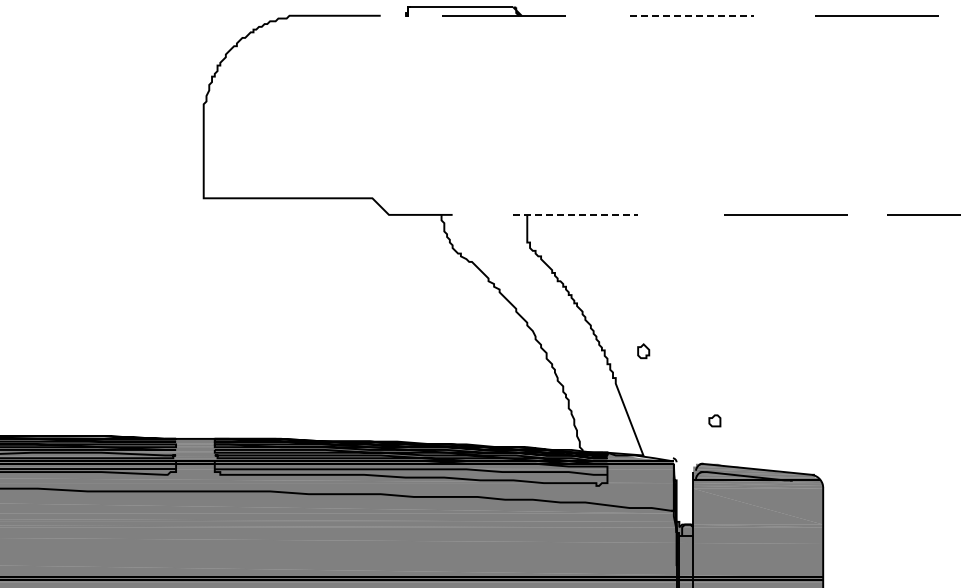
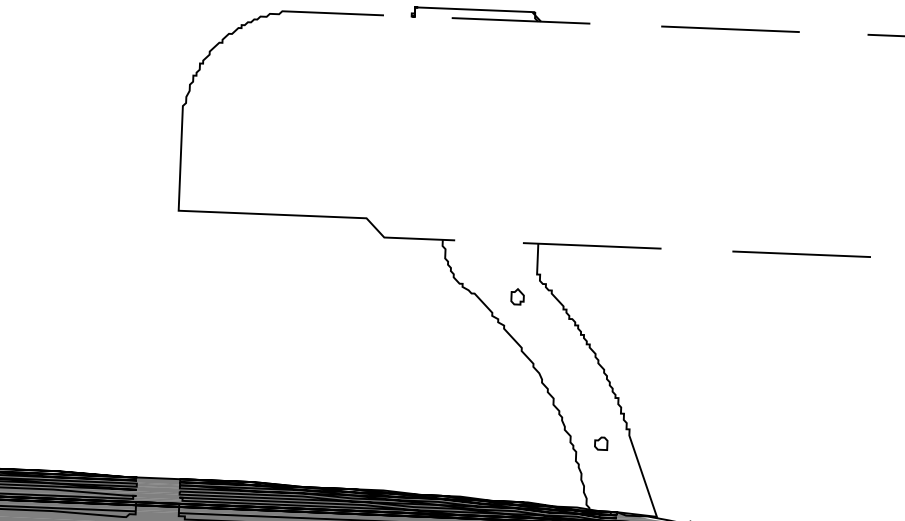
line: (692, 15) -> (731, 29), dashed -> solid
line: (576, 214) -> (593, 245), dashed -> solid
line: (785, 214) -> (801, 253), moved
part: (643, 351) -> (517, 297), moved
part: (714, 420) -> (600, 443), moved

